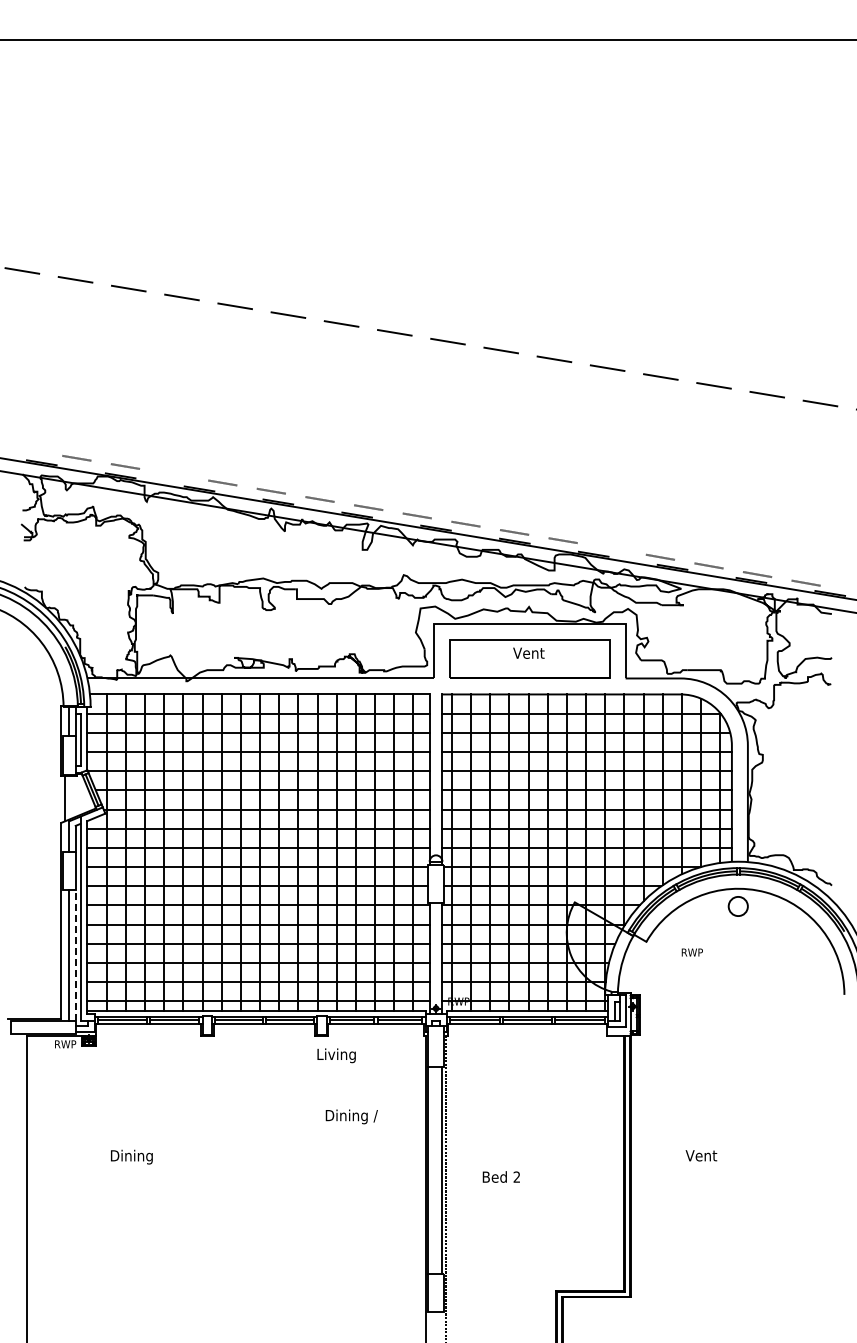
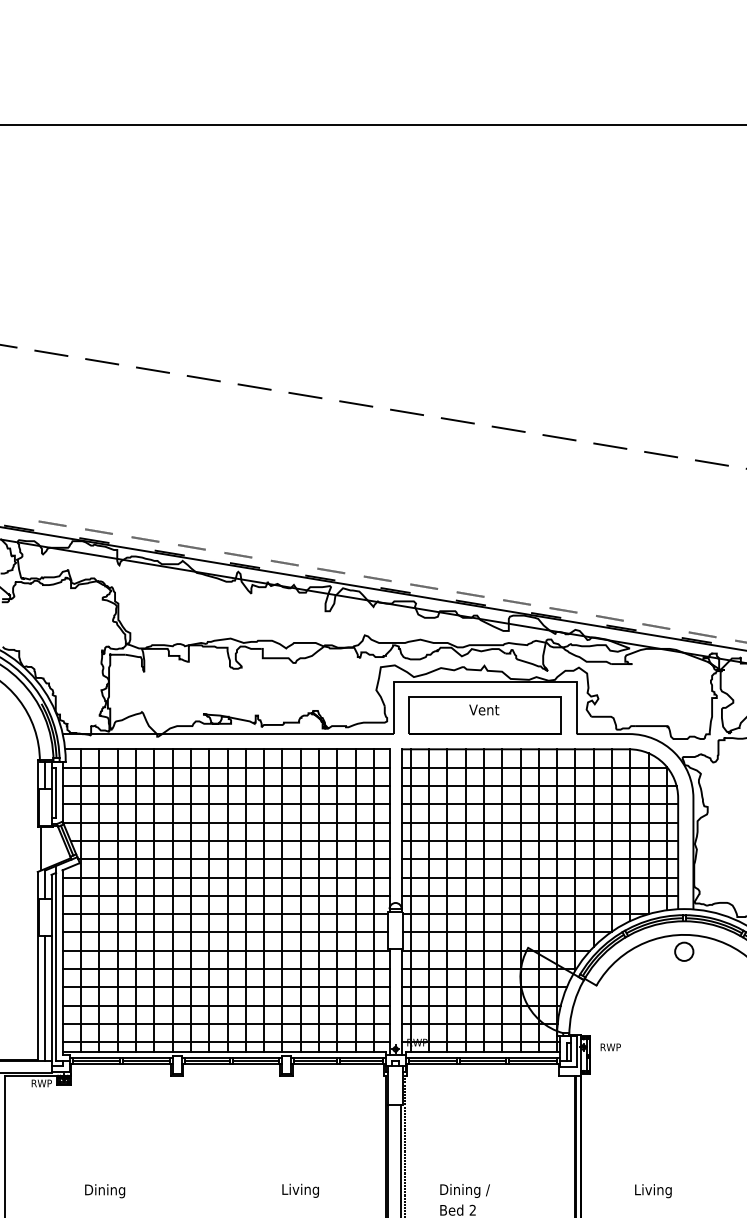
line: (173, 474) -> (144, 539), added
line: (611, 548) -> (563, 609), added
text: (691, 952) -> (609, 1047), moved
line: (75, 955) -> (51, 998), dashed -> solid
text: (336, 1055) -> (300, 1190), moved
text: (351, 1116) -> (464, 1190), moved
text: (705, 1156) -> (652, 1190), Vent -> Living

